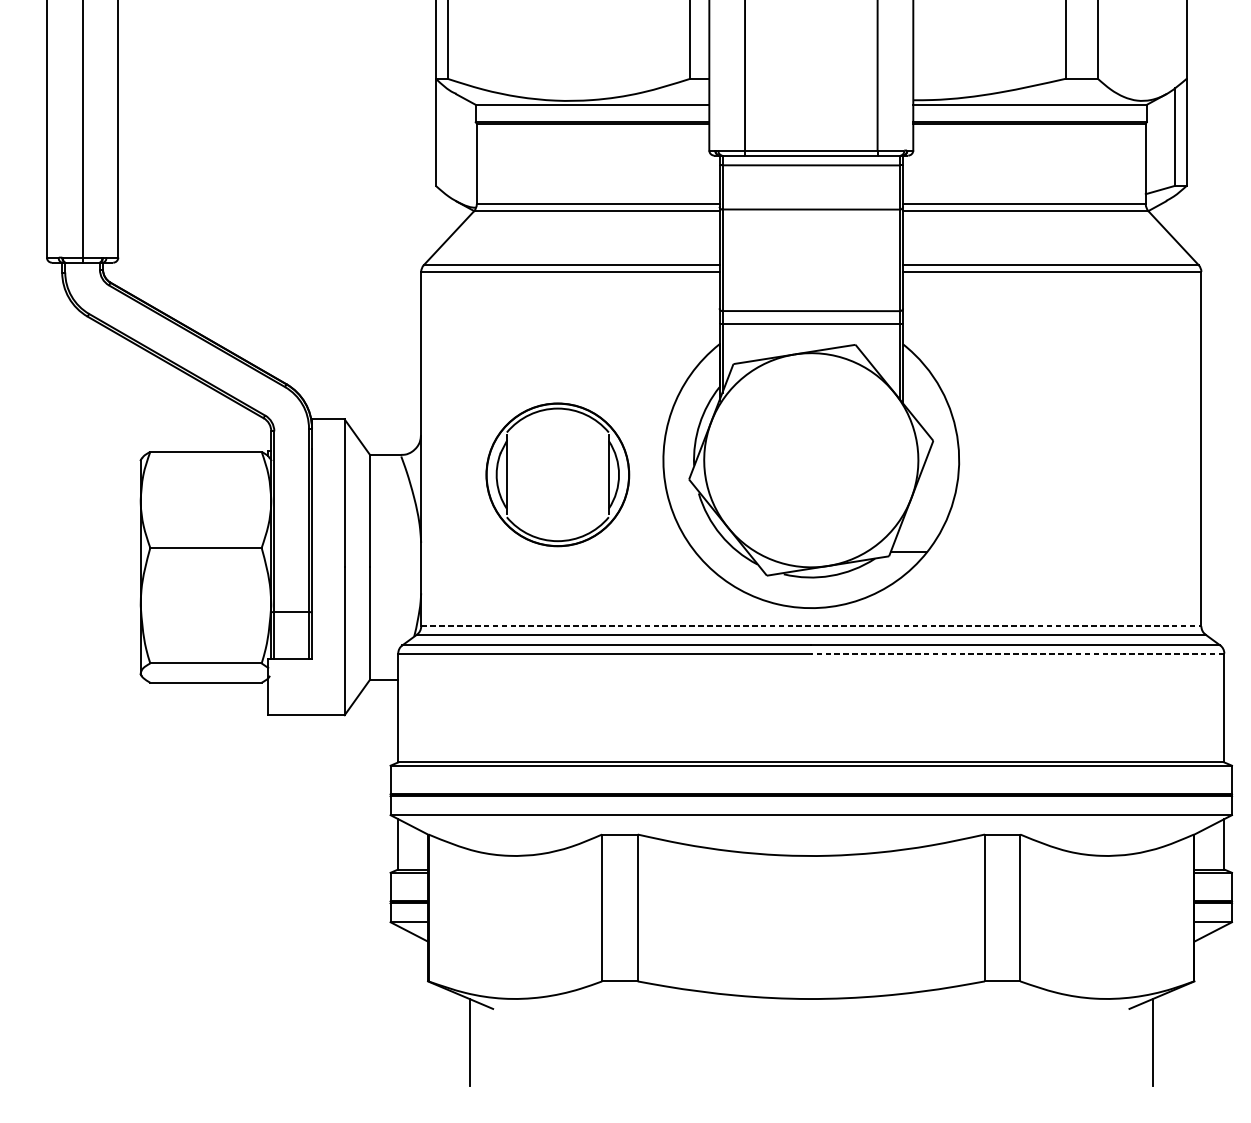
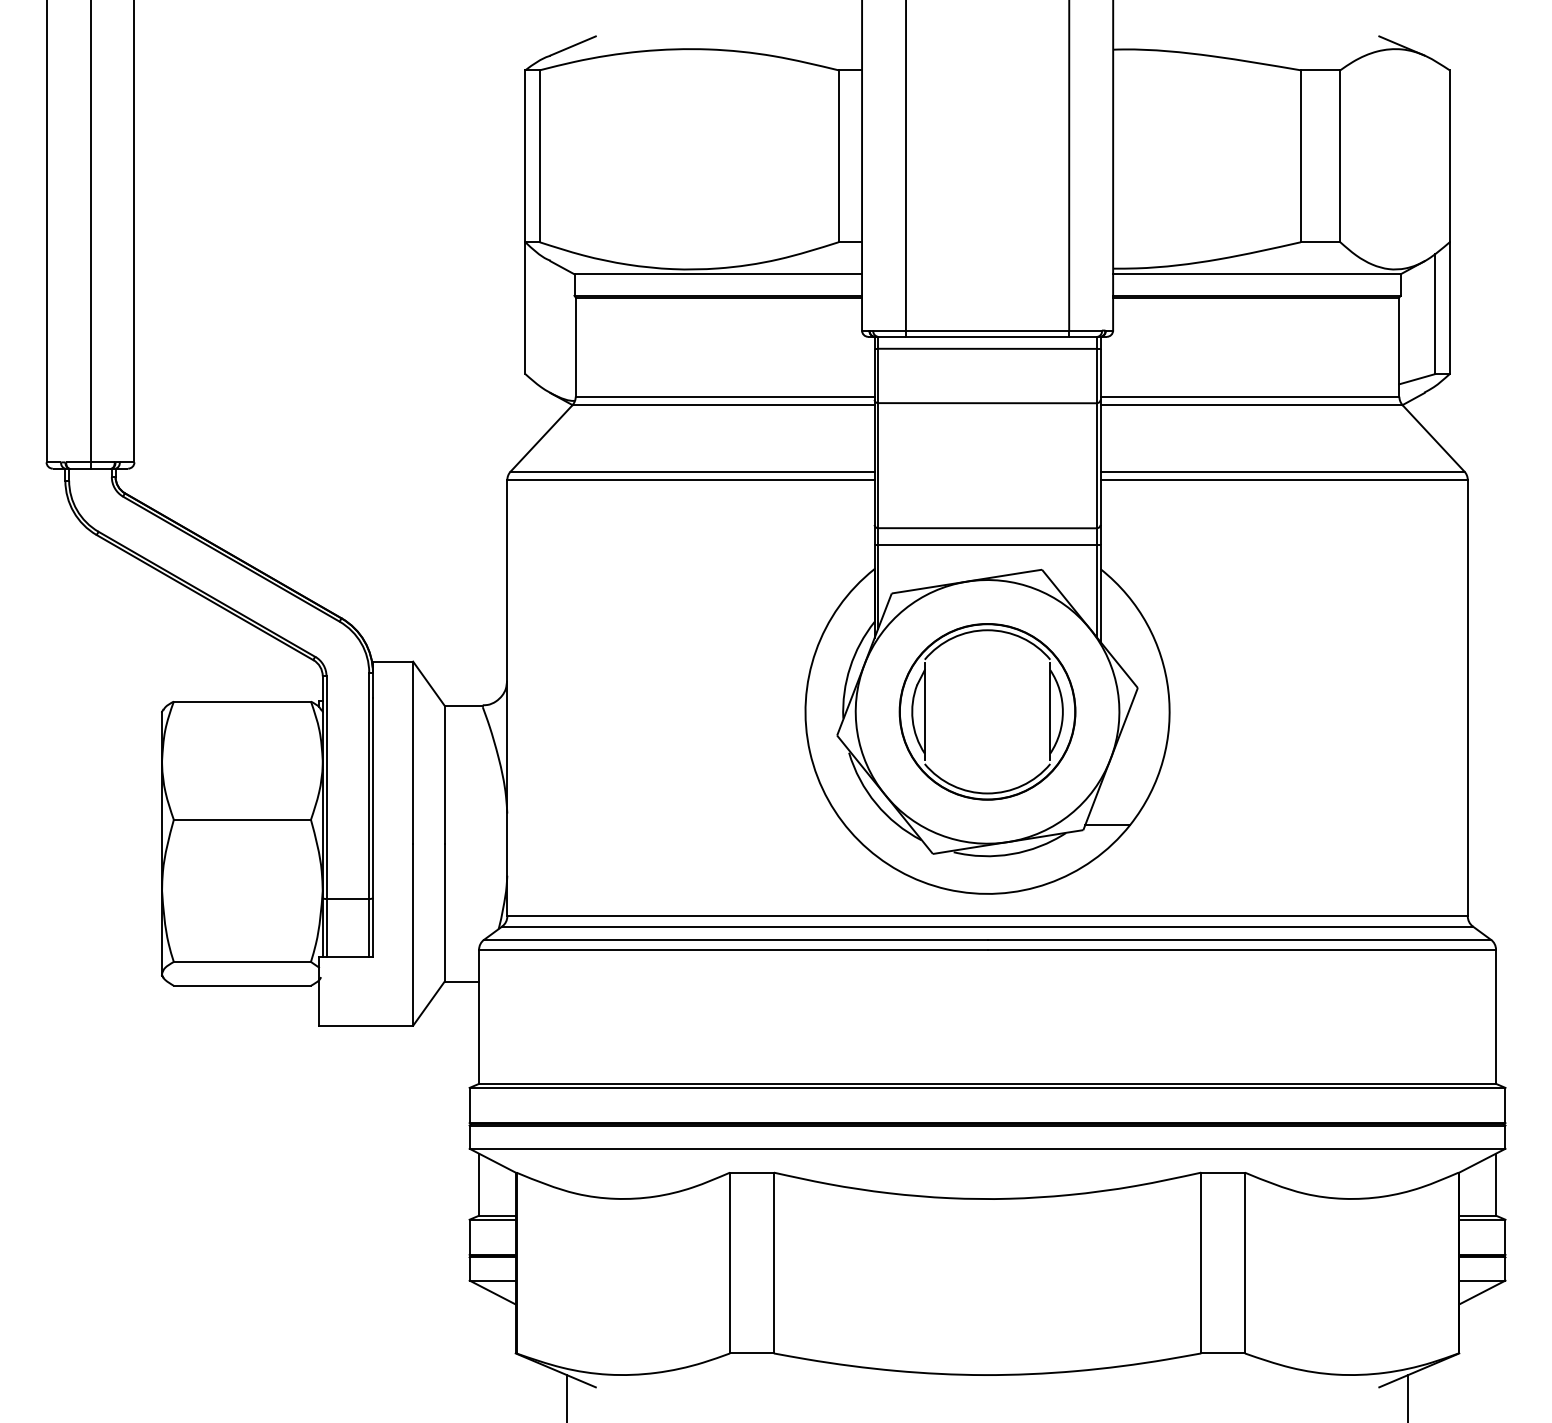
part: (557, 474) -> (987, 711), moved
line: (812, 626) -> (988, 916), dashed -> solid
line: (1017, 653) -> (1241, 949), dashed -> solid

